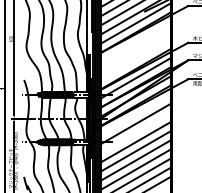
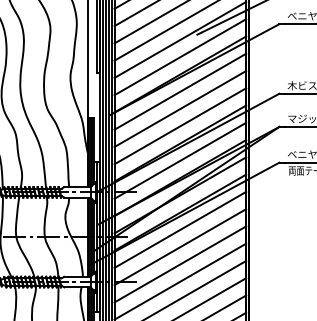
line: (135, 41) -> (179, 91), added
line: (135, 50) -> (179, 108), added
line: (135, 59) -> (179, 125), added
line: (135, 114) -> (179, 229), added
line: (135, 132) -> (179, 263), added

